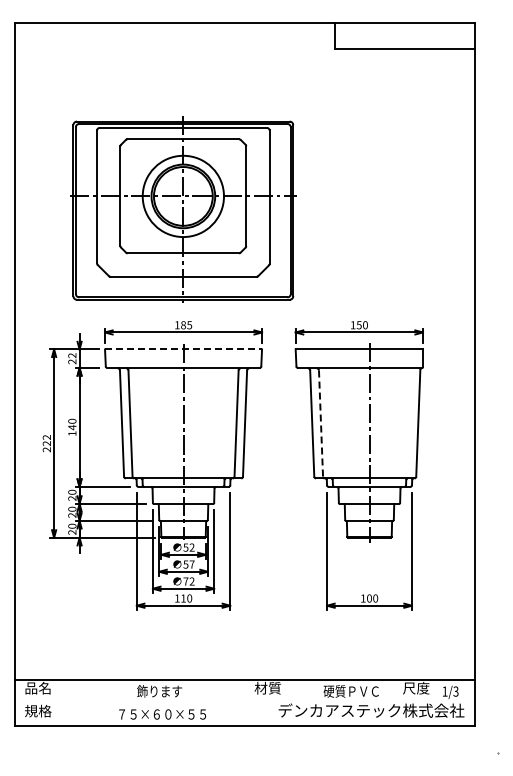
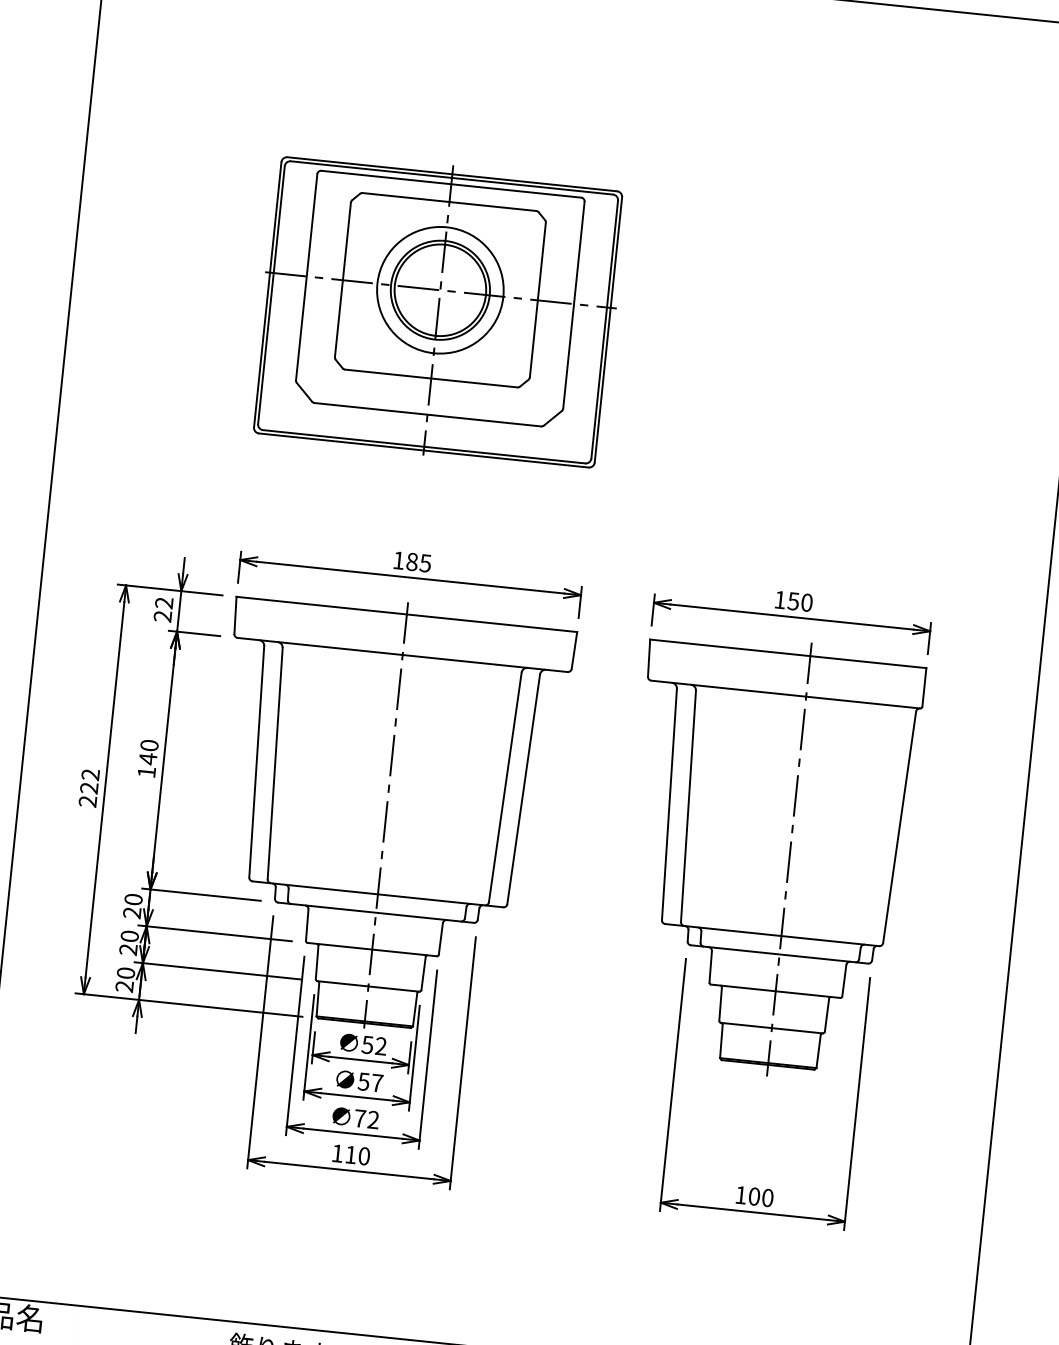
part: (183, 208) -> (438, 308), size x0.71
line: (183, 349) -> (406, 614), dashed -> solid
line: (321, 424) -> (689, 808), dashed -> solid

